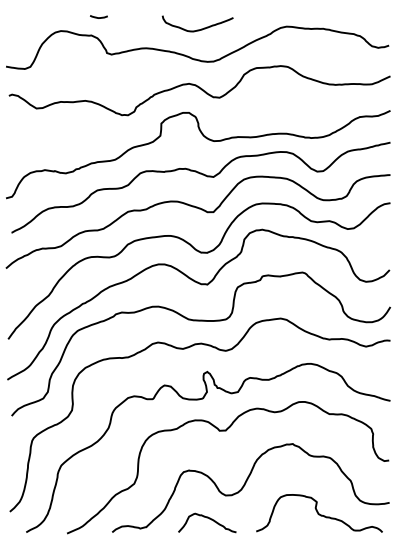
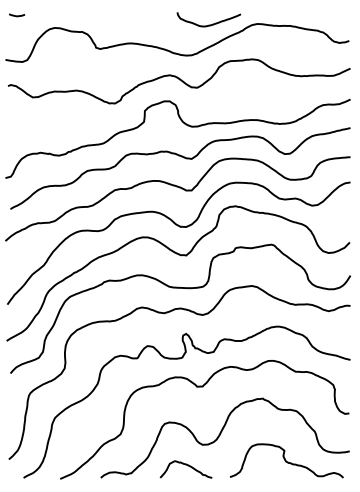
line: (98, 17) -> (16, 15), moved
curve: (197, 29) -> (208, 24), moved

